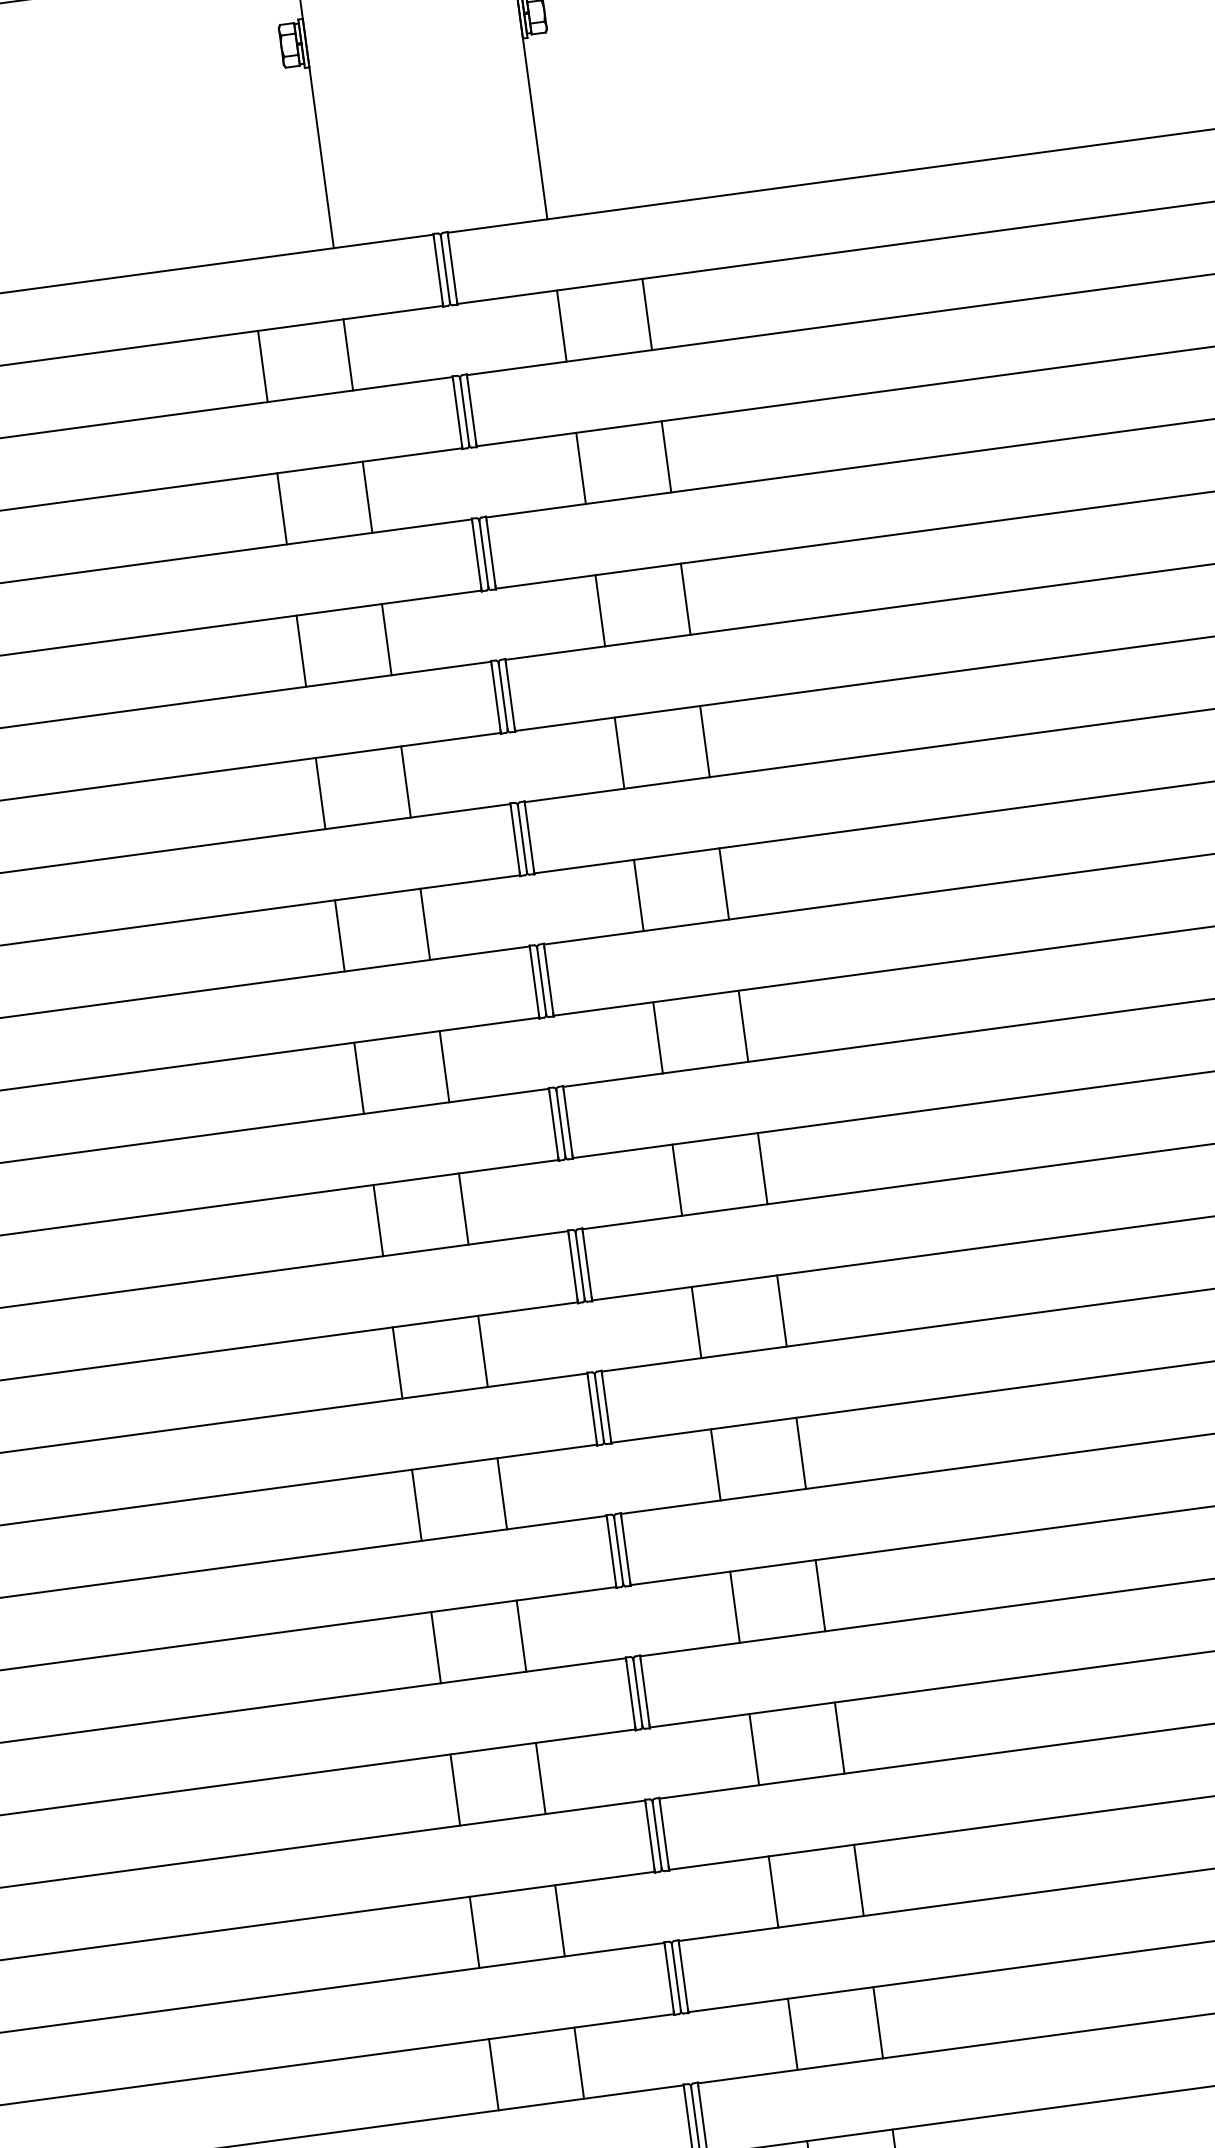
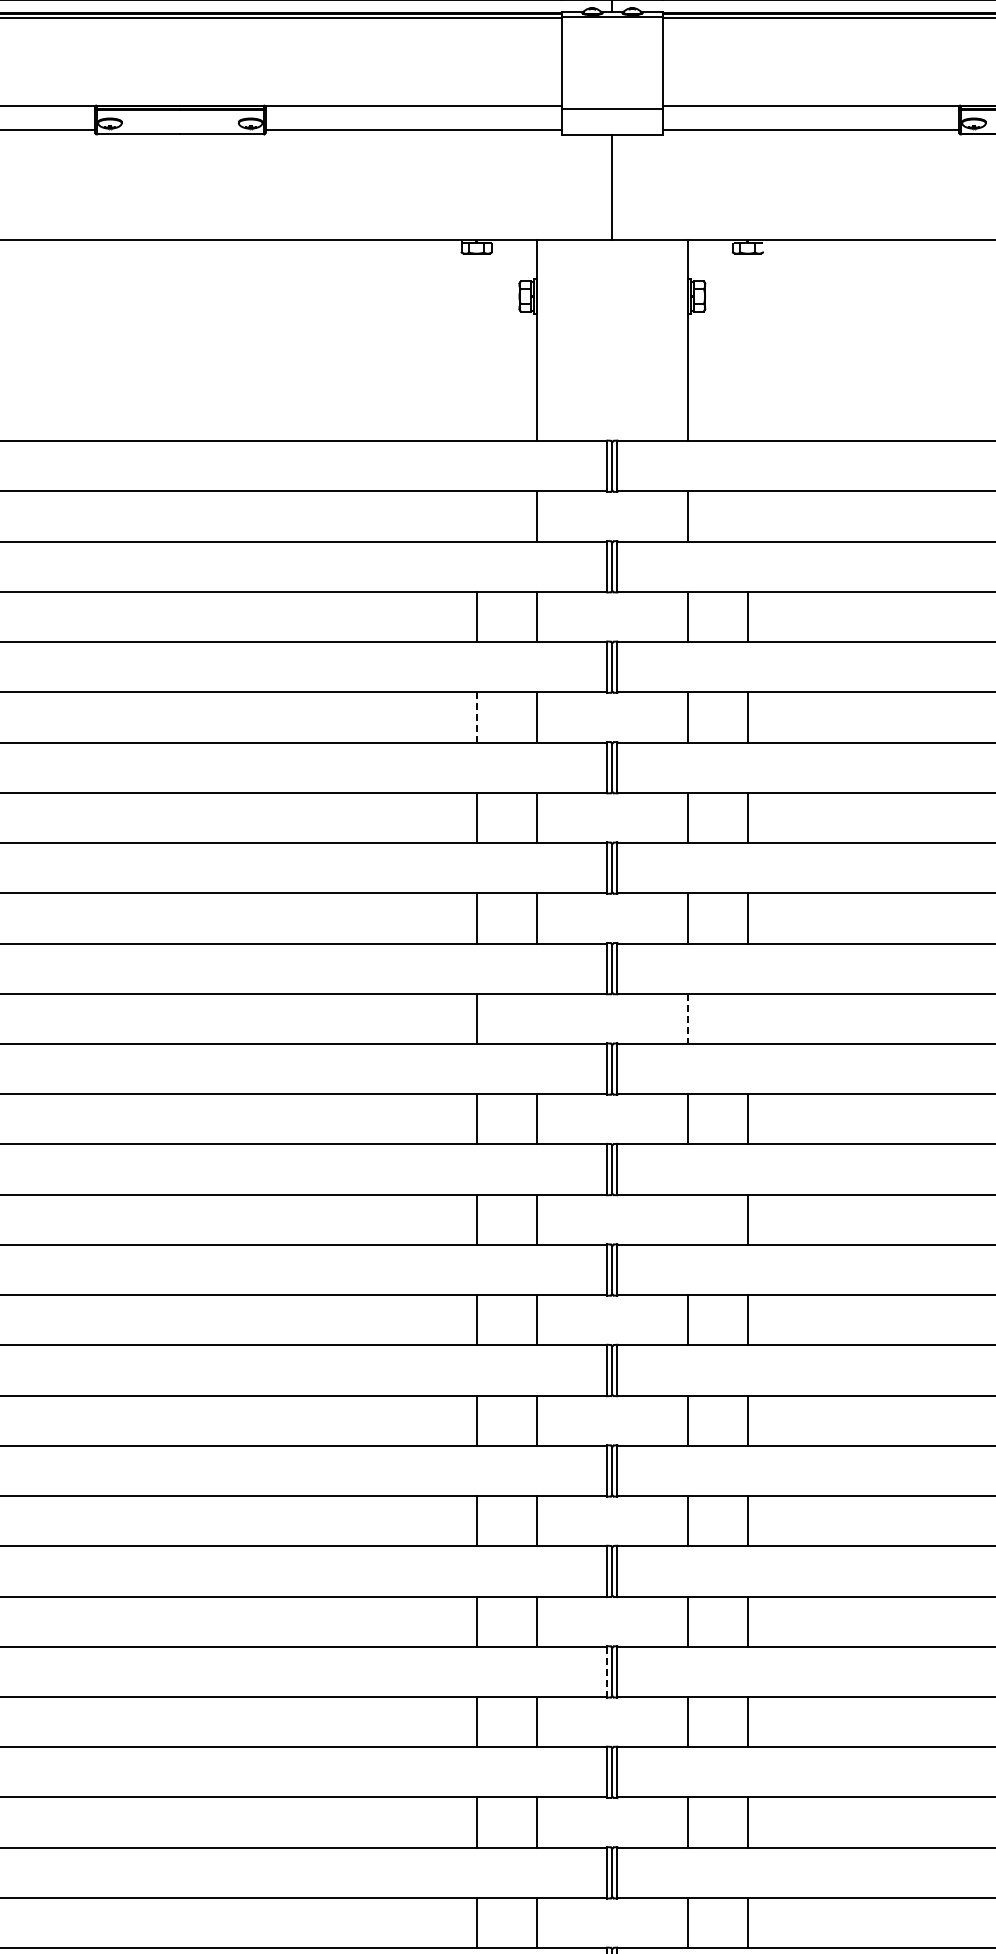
line: (646, 314) -> (747, 516), removed
line: (262, 366) -> (476, 516), removed
line: (300, 649) -> (476, 716), solid -> dashed
line: (742, 1025) -> (747, 1018), removed
line: (657, 1038) -> (687, 1019), solid -> dashed
line: (443, 1066) -> (536, 1018), removed
line: (696, 1322) -> (687, 1219), removed
line: (669, 1979) -> (607, 1672), solid -> dashed

